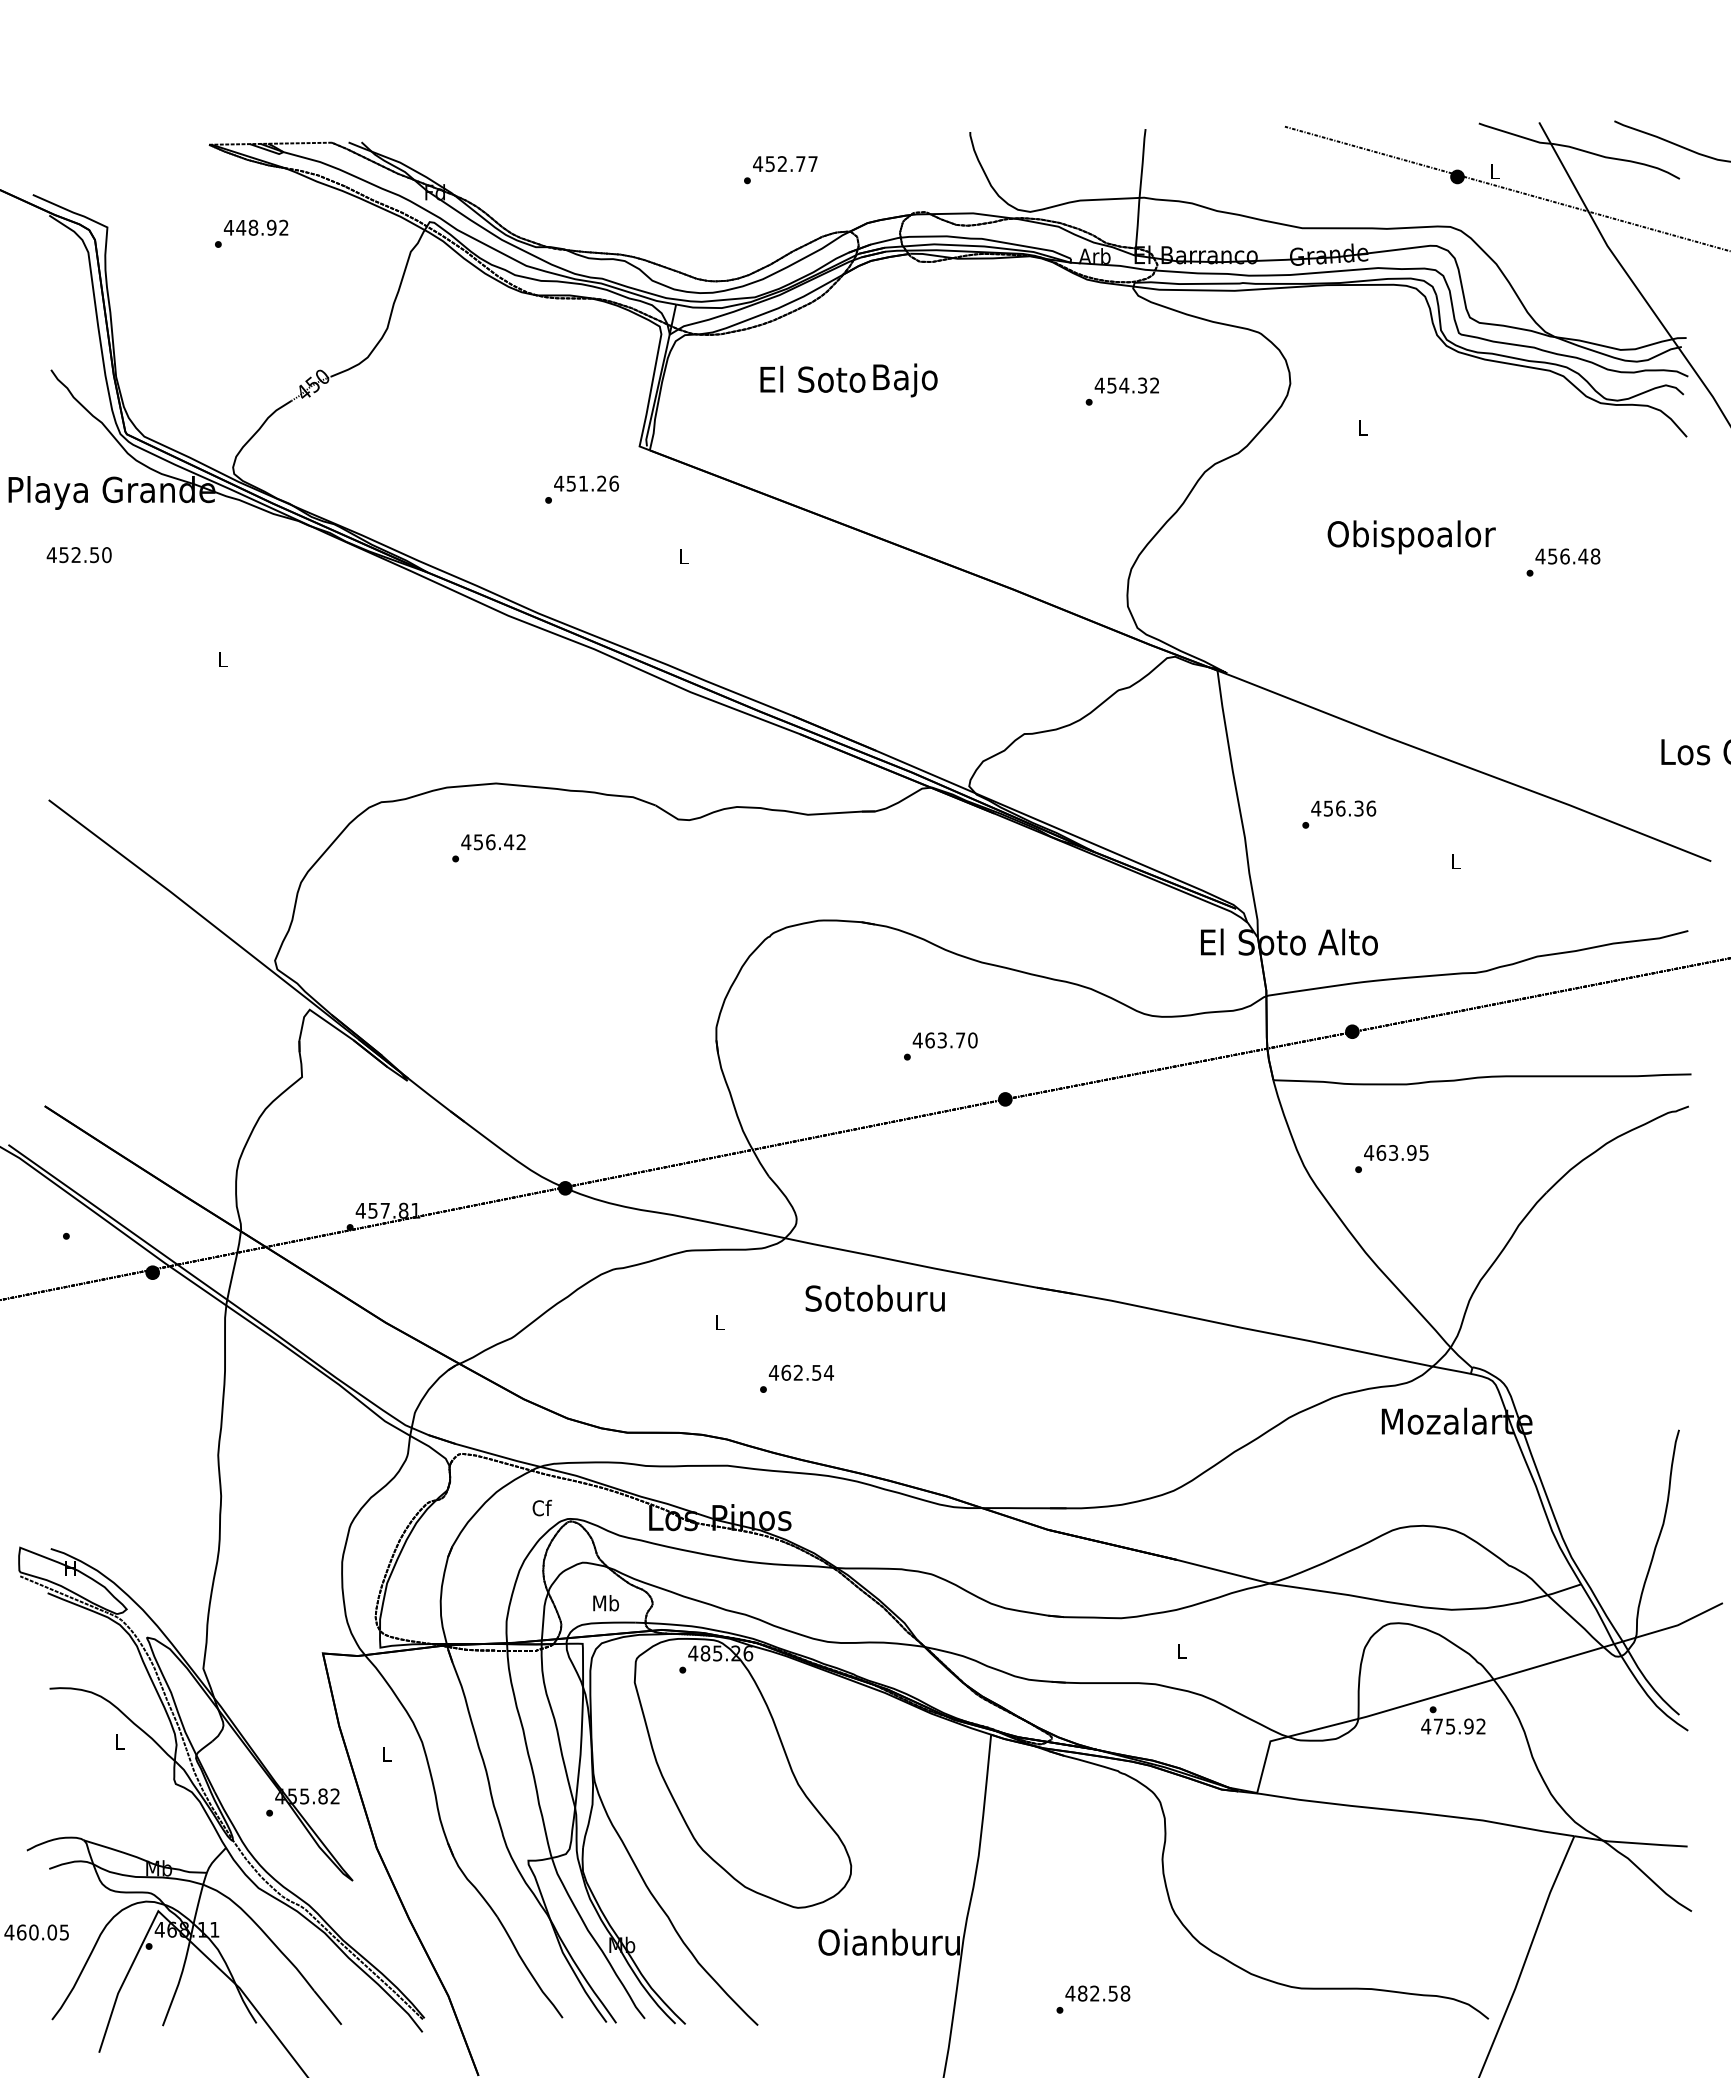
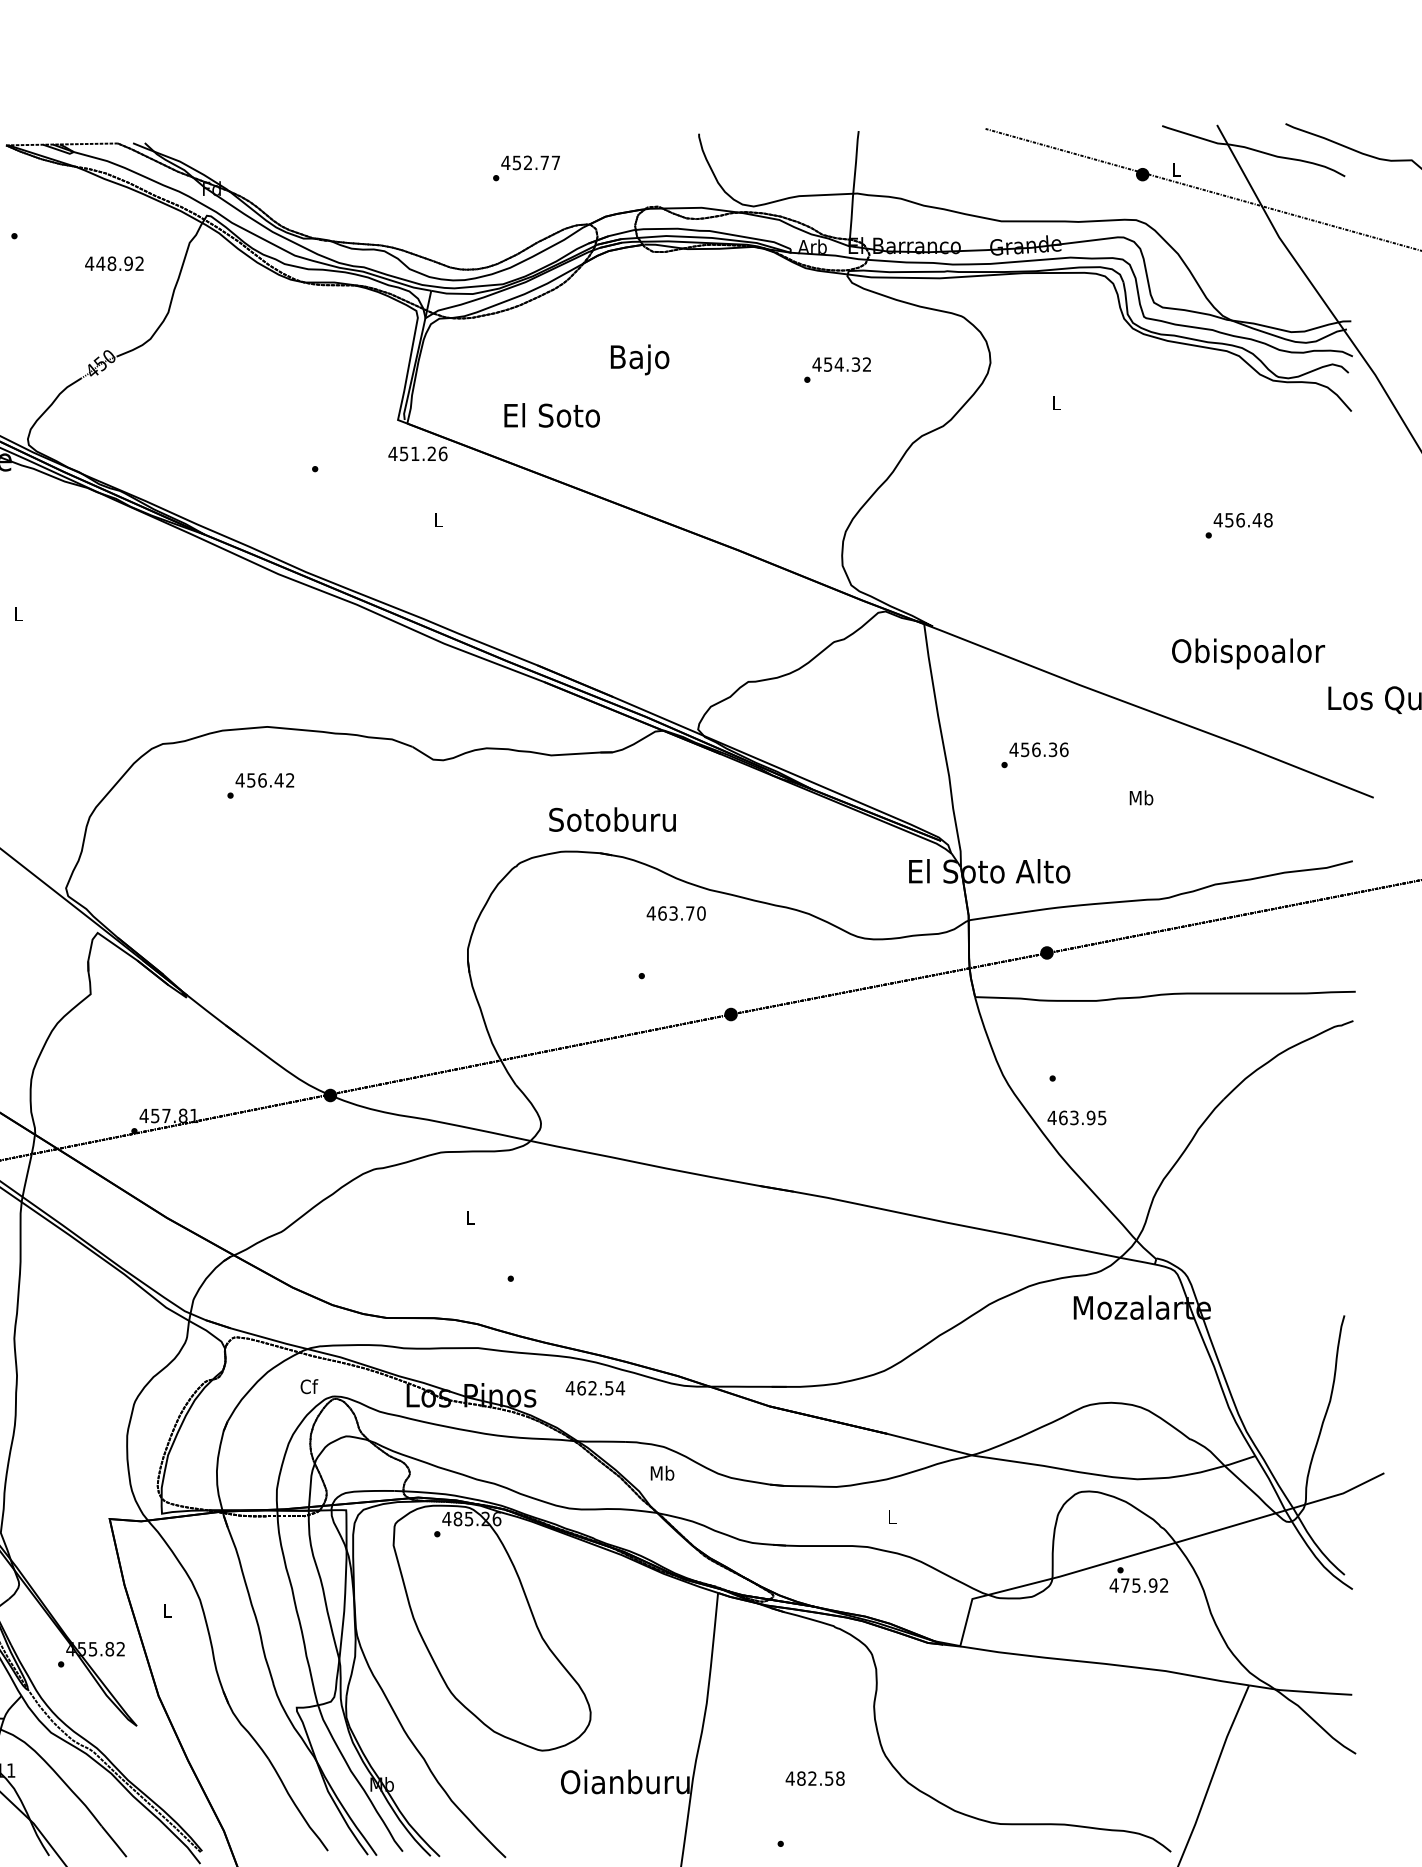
text: (255, 227) -> (113, 263), moved
text: (812, 378) -> (551, 414), moved
text: (586, 483) -> (417, 453), moved
text: (1411, 537) -> (1248, 654), moved
text: (1456, 861) -> (1141, 797), L -> Mb
text: (944, 1040) -> (675, 913), moved
text: (1396, 1152) -> (1077, 1117), moved
text: (874, 1297) -> (611, 818), moved
text: (800, 1372) -> (594, 1387), moved
text: (605, 1603) -> (661, 1473), moved
text: (1097, 1993) -> (814, 1778), moved

